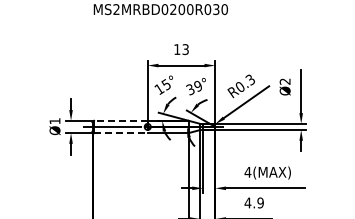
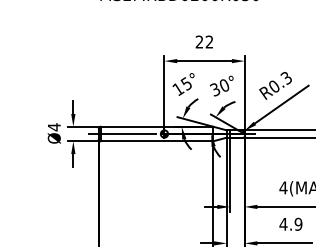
text: (181, 49) -> (204, 42), 13 -> 22
text: (198, 86) -> (224, 85), 39° -> 30°
text: (54, 120) -> (53, 126), Ø1 -> Ø4
line: (120, 120) -> (132, 126), dashed -> solid
line: (120, 133) -> (132, 141), dashed -> solid

